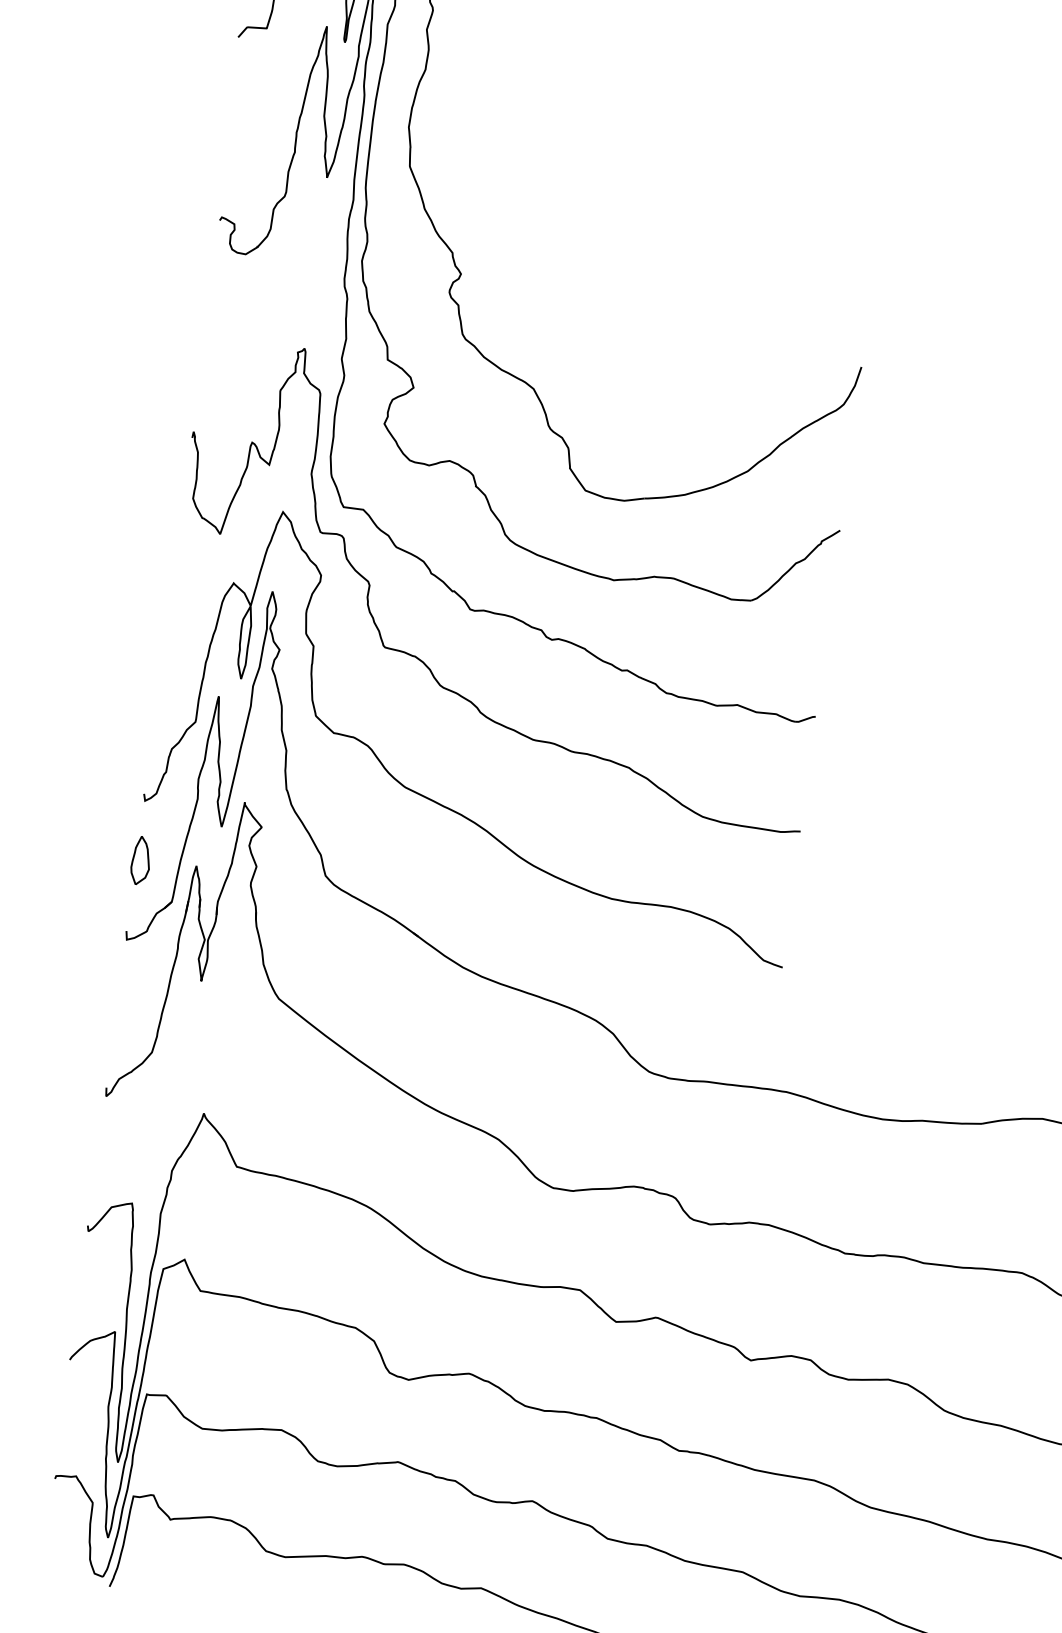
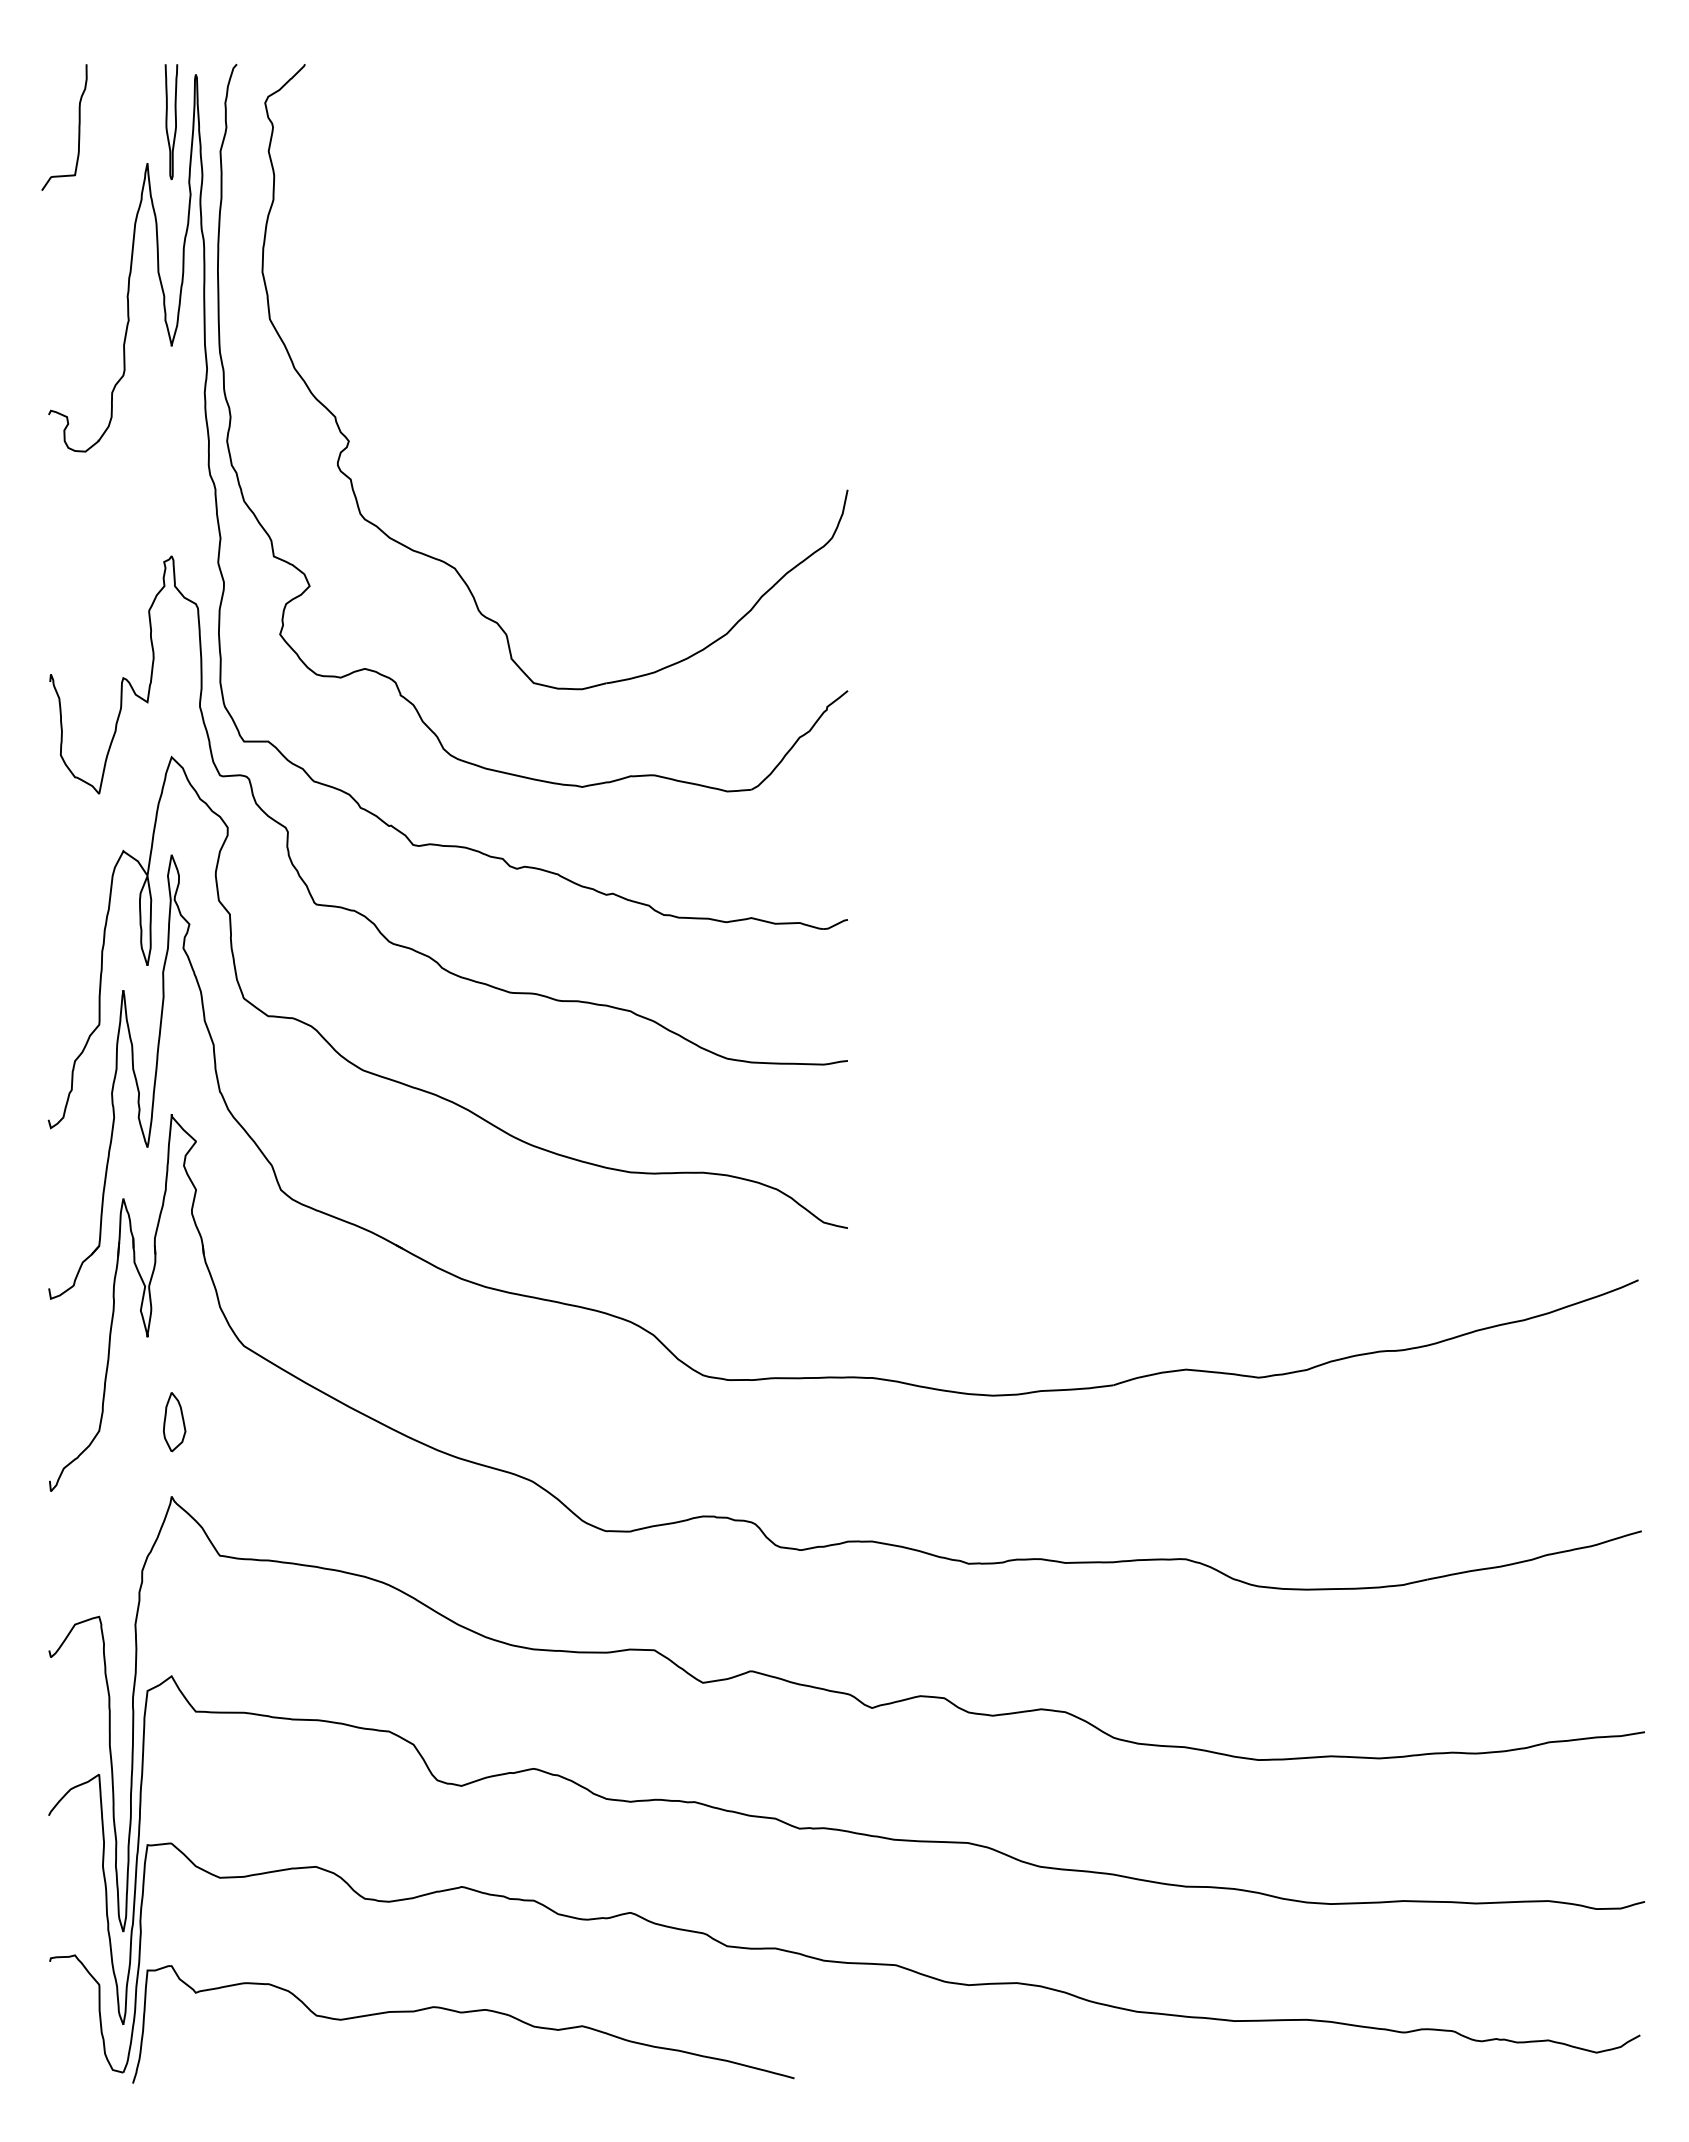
part: (140, 861) -> (174, 1422), moved

